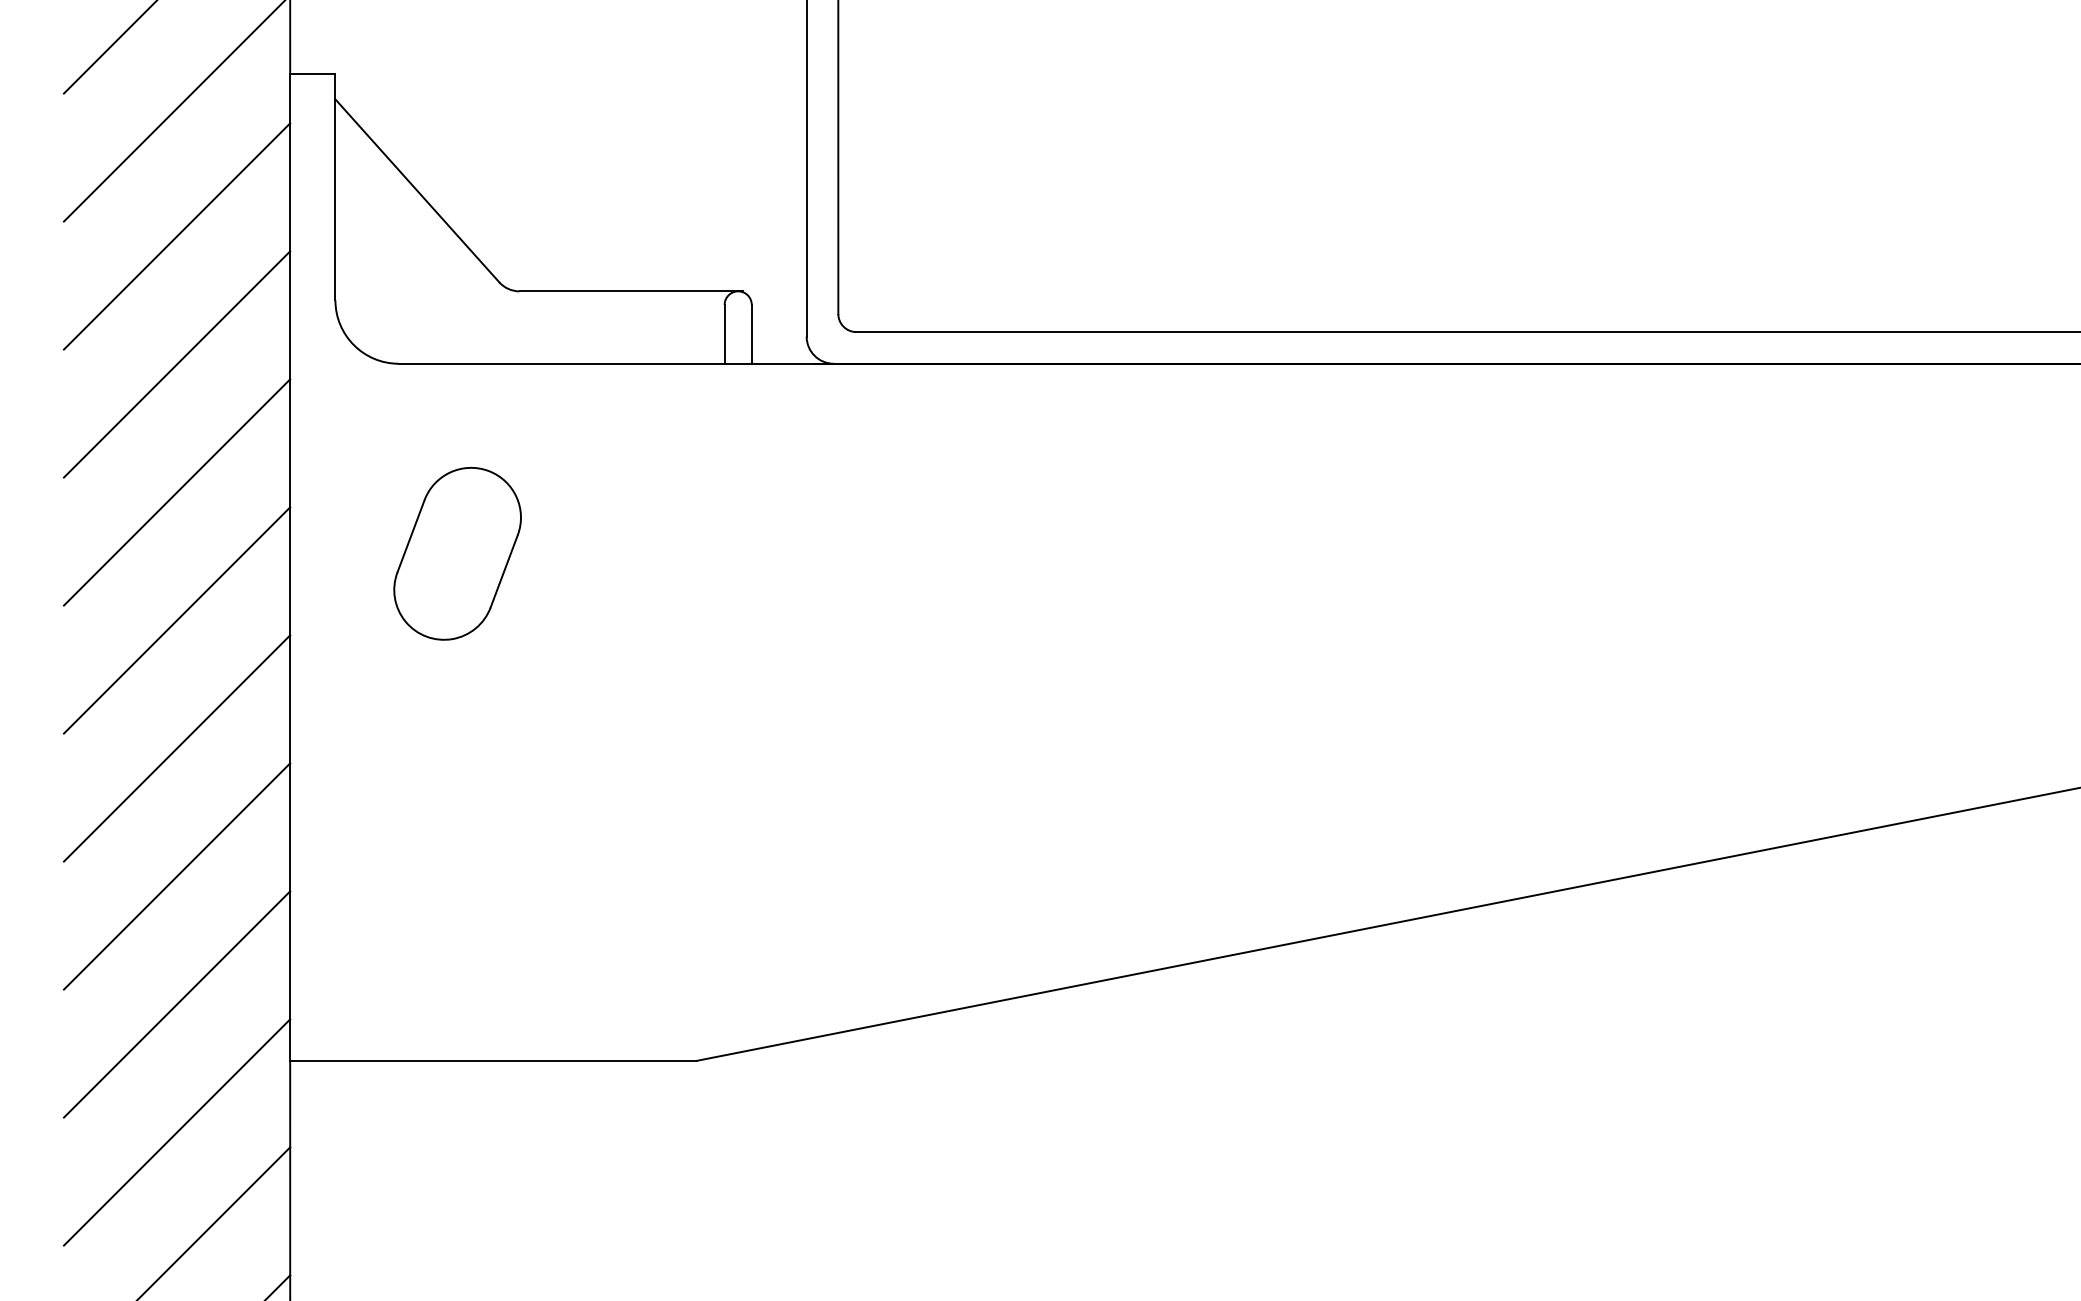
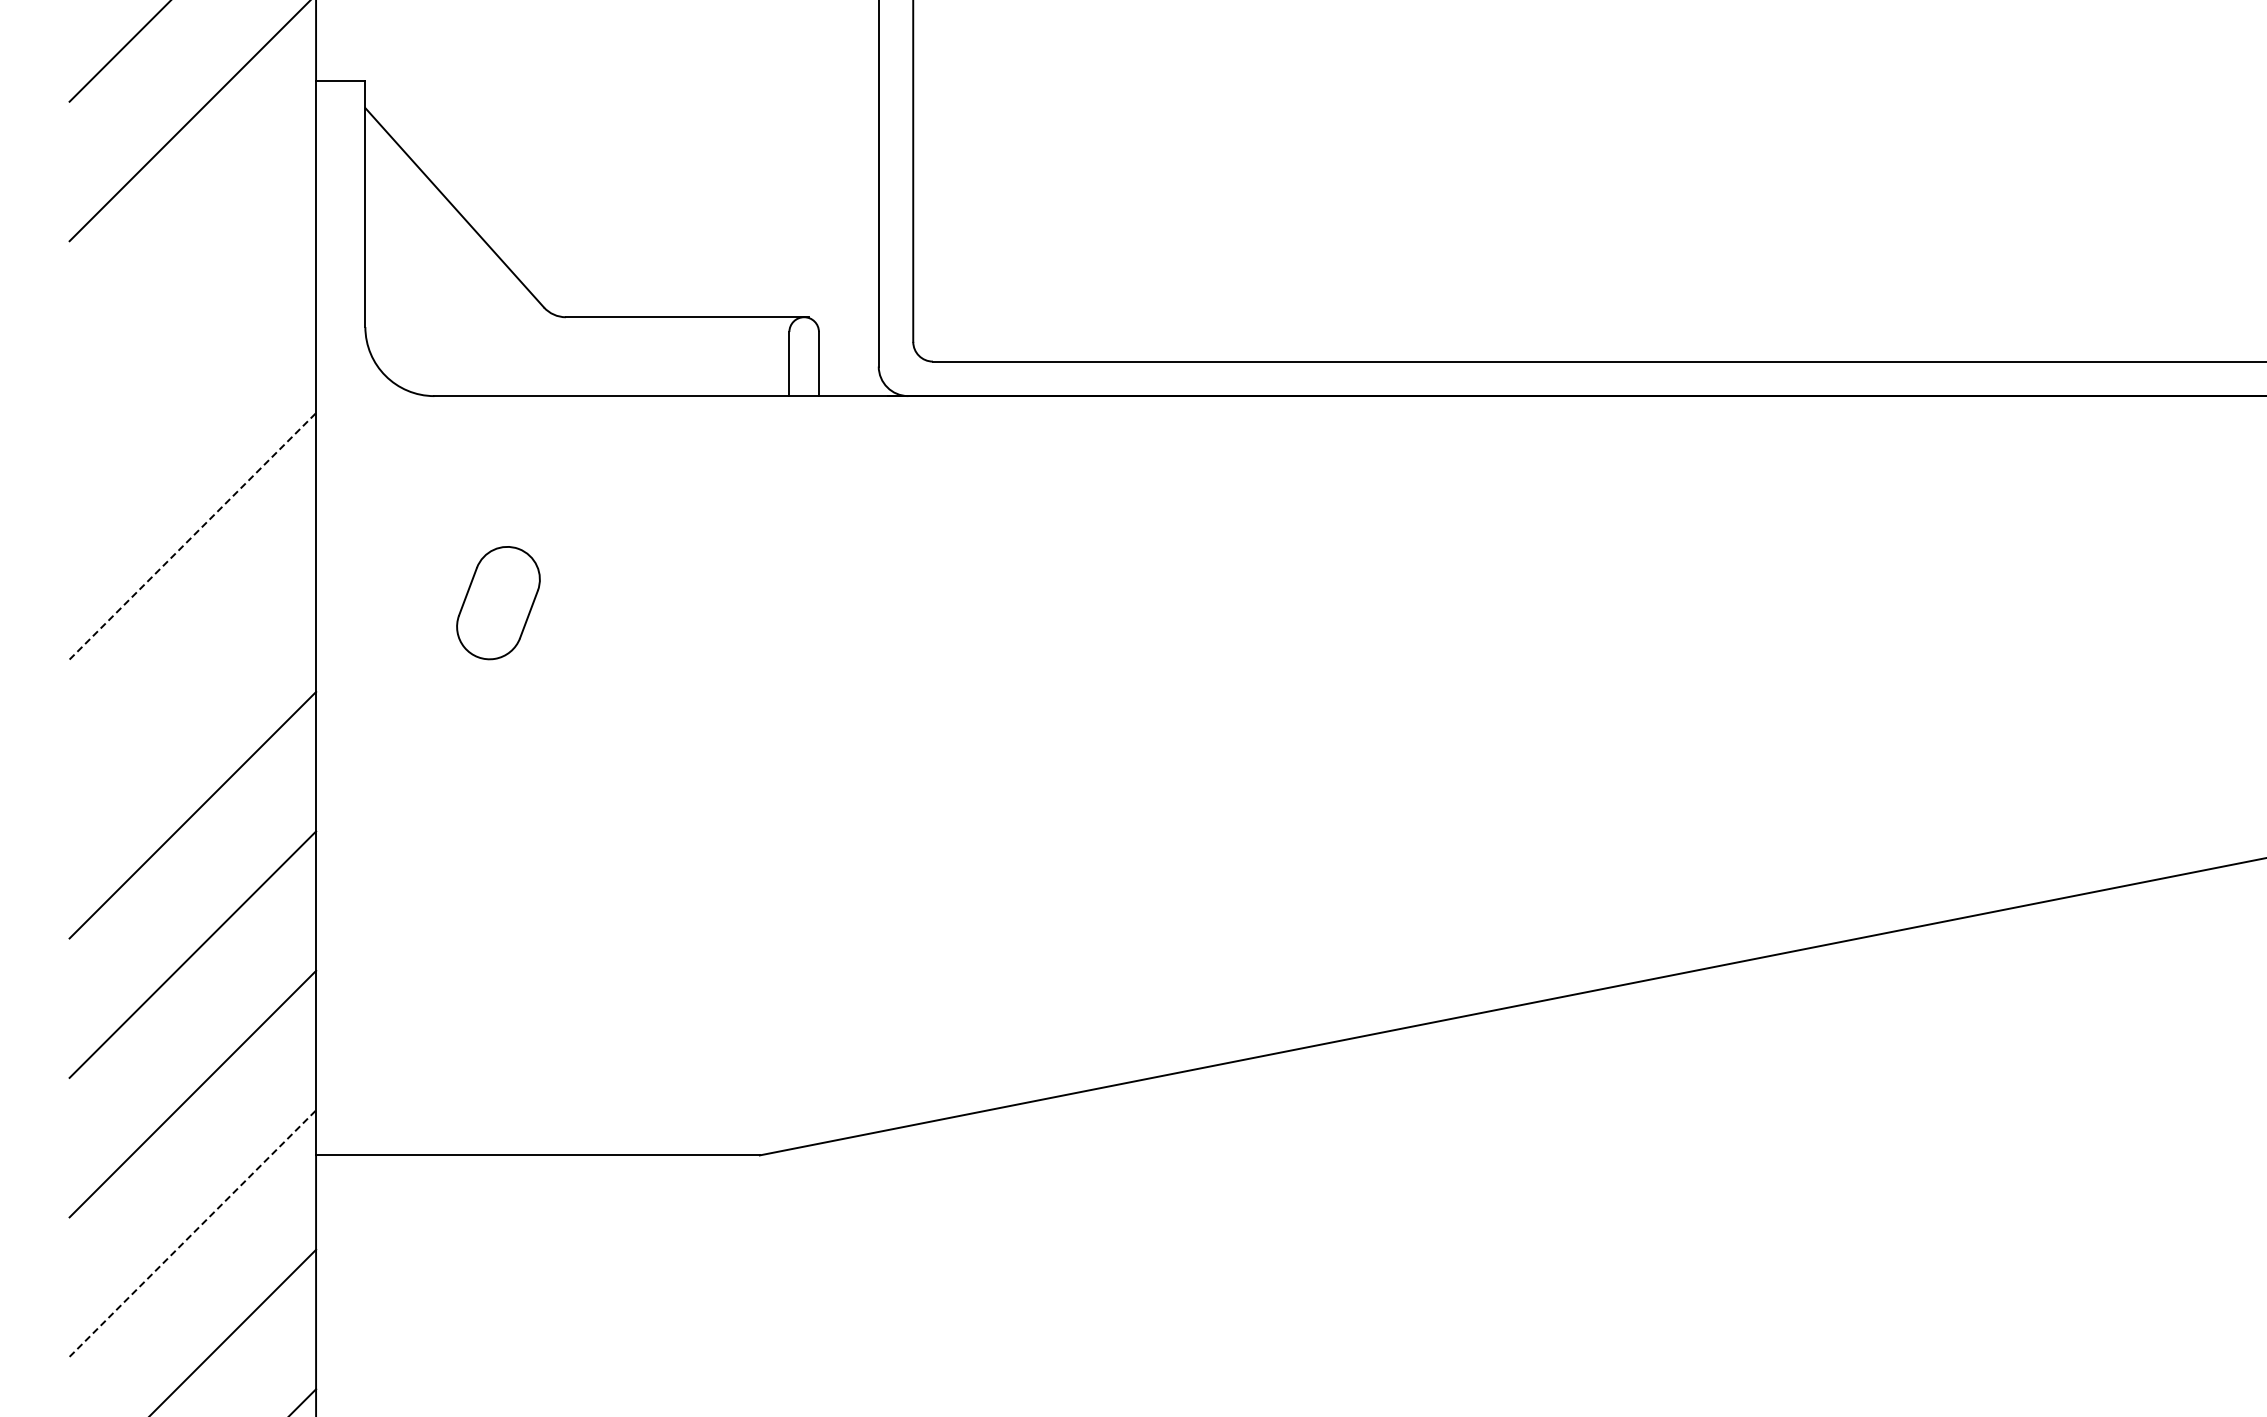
line: (176, 236) -> (192, 257), removed
line: (176, 364) -> (192, 396), removed
line: (177, 491) -> (193, 535), solid -> dashed
part: (457, 553) -> (498, 602), size x0.6
line: (176, 620) -> (192, 675), removed
line: (177, 1132) -> (193, 1233), solid -> dashed

